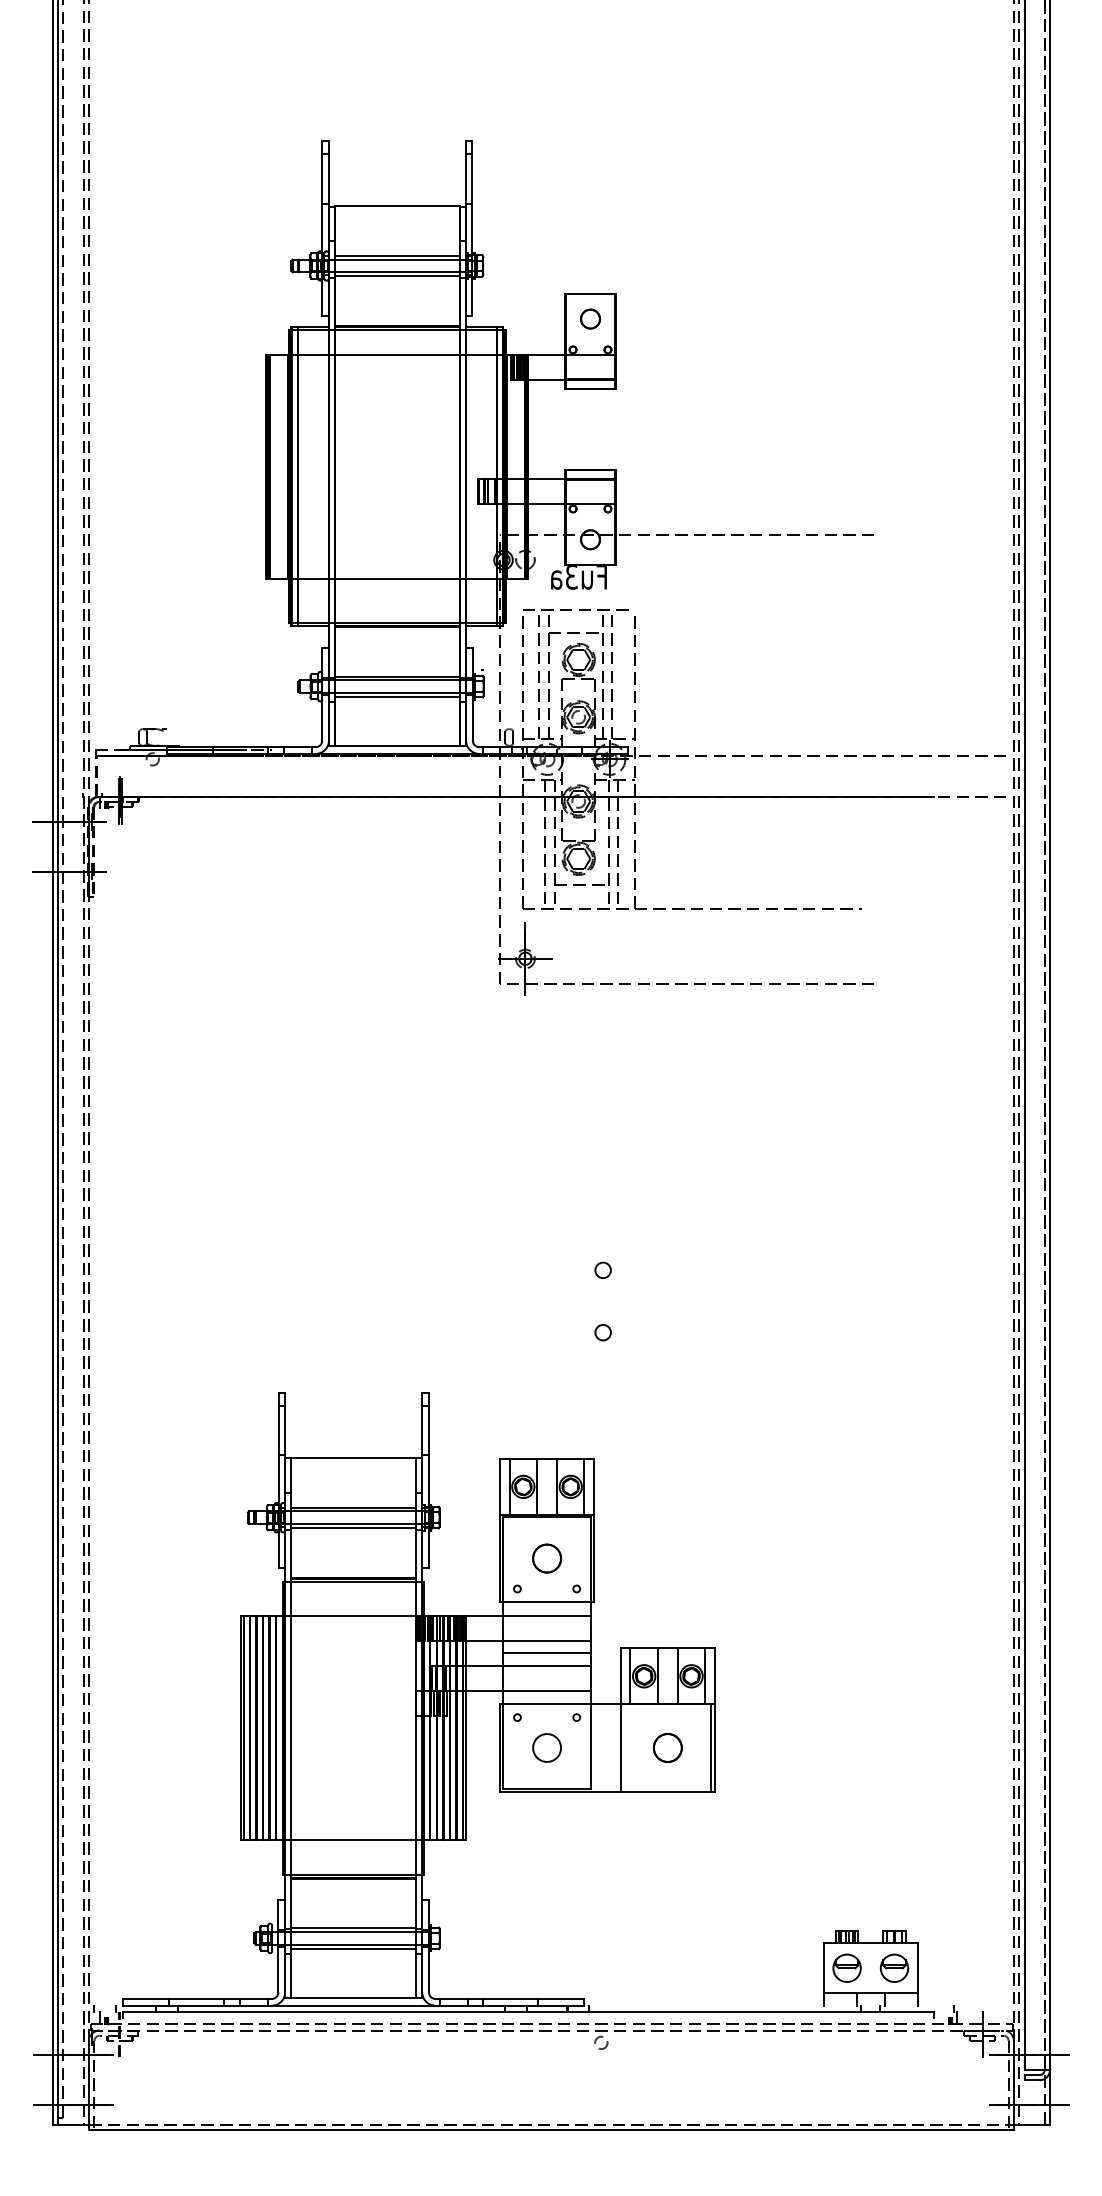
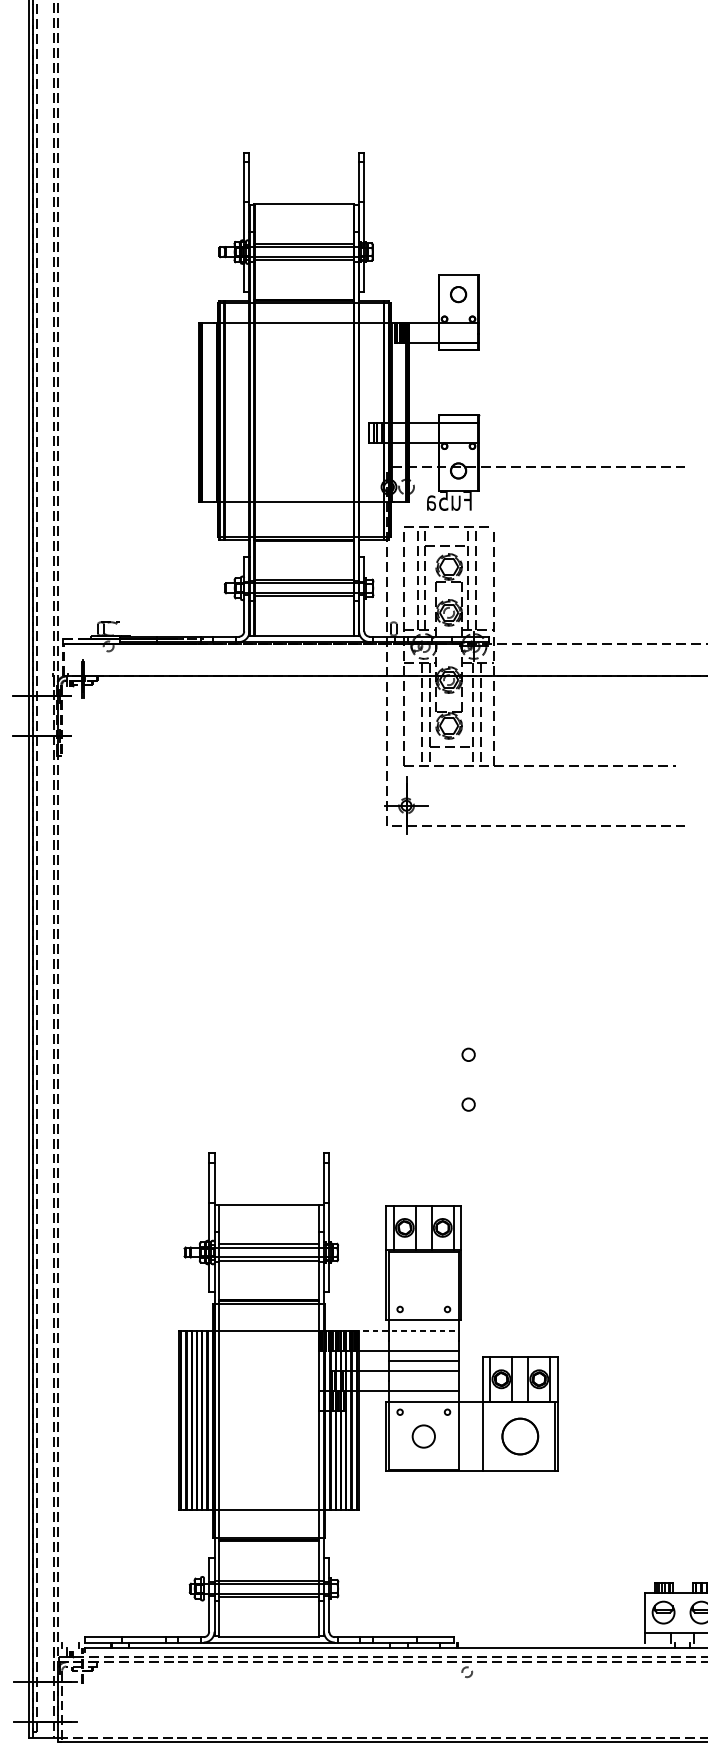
text: (571, 577) -> (443, 501), Fu3a -> Fu5a
circle: (546, 1558) -> (423, 1285), removed
line: (524, 1615) -> (405, 1330), solid -> dashed
circle: (667, 1747) -> (520, 1436), size x1.6

